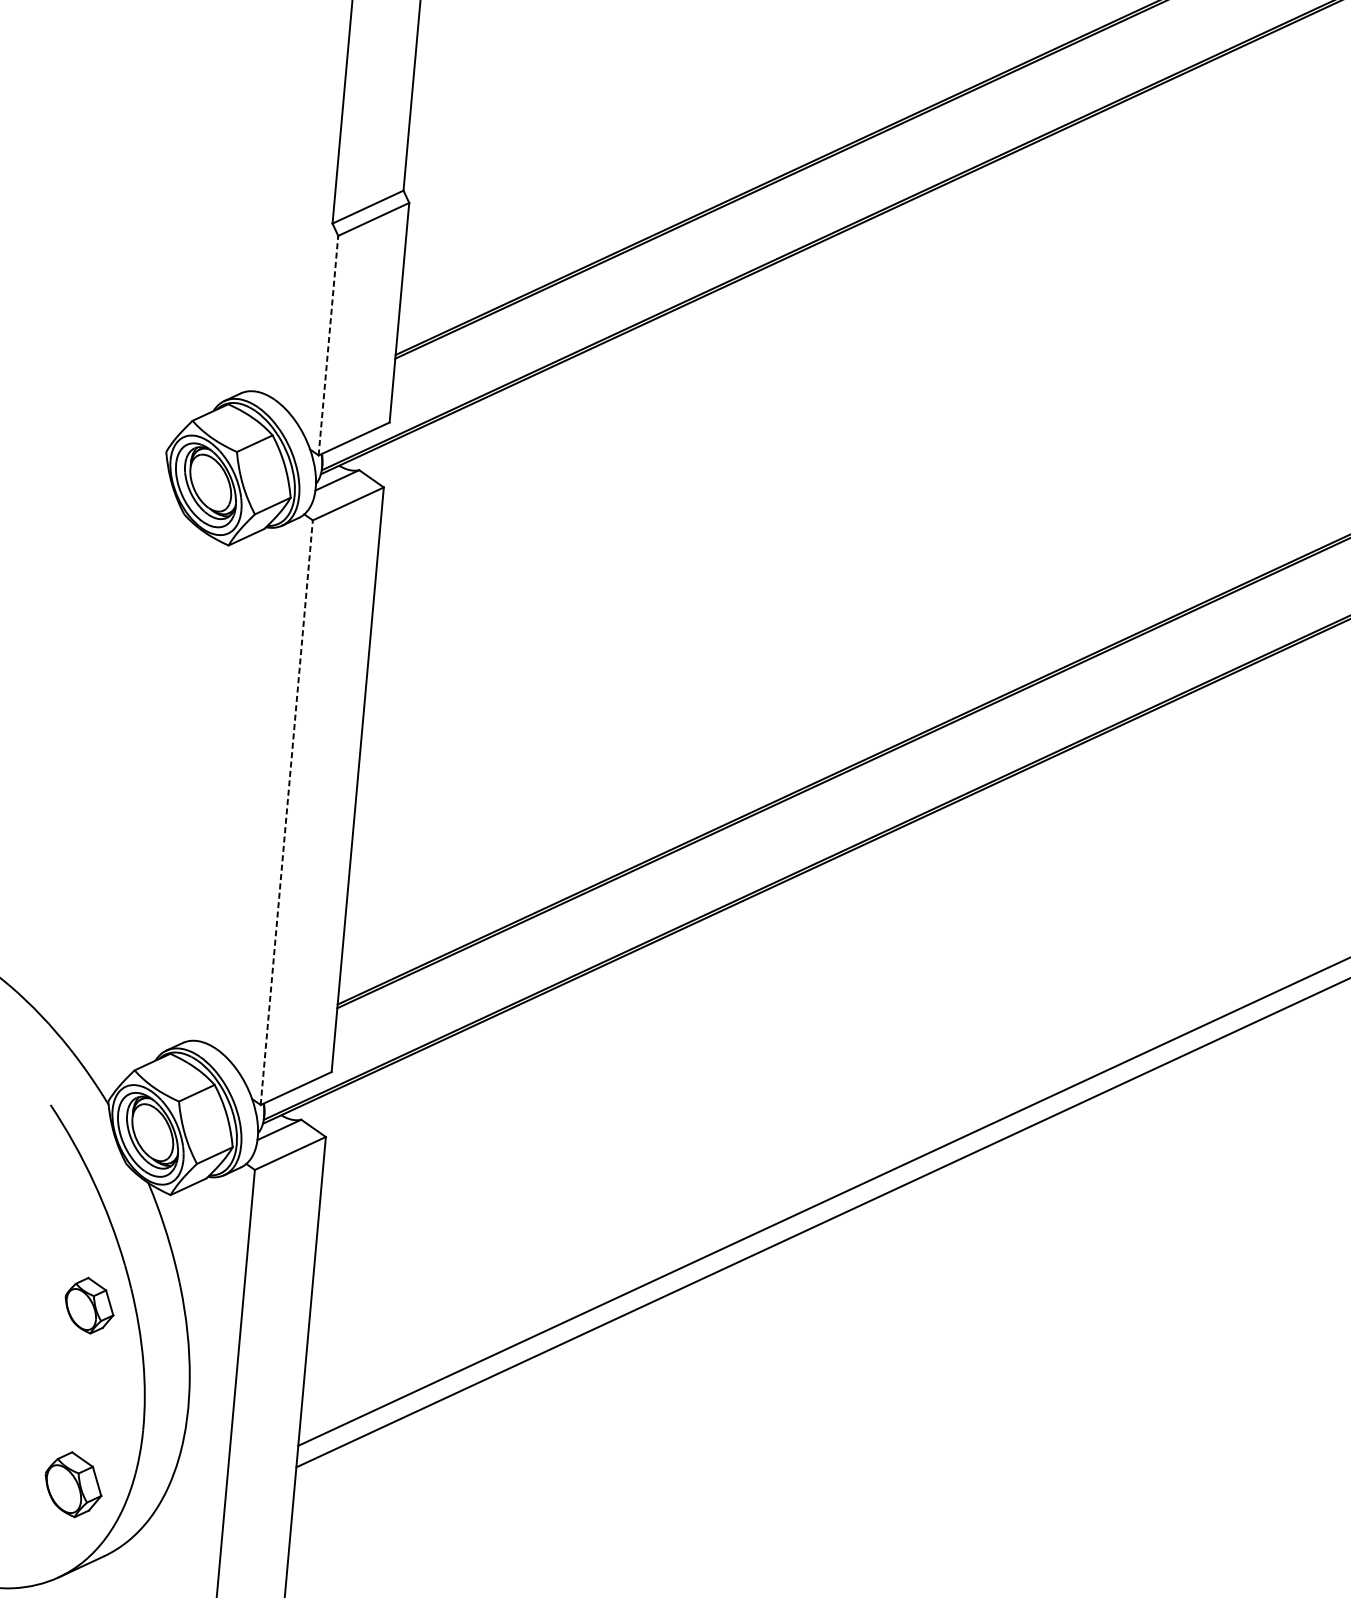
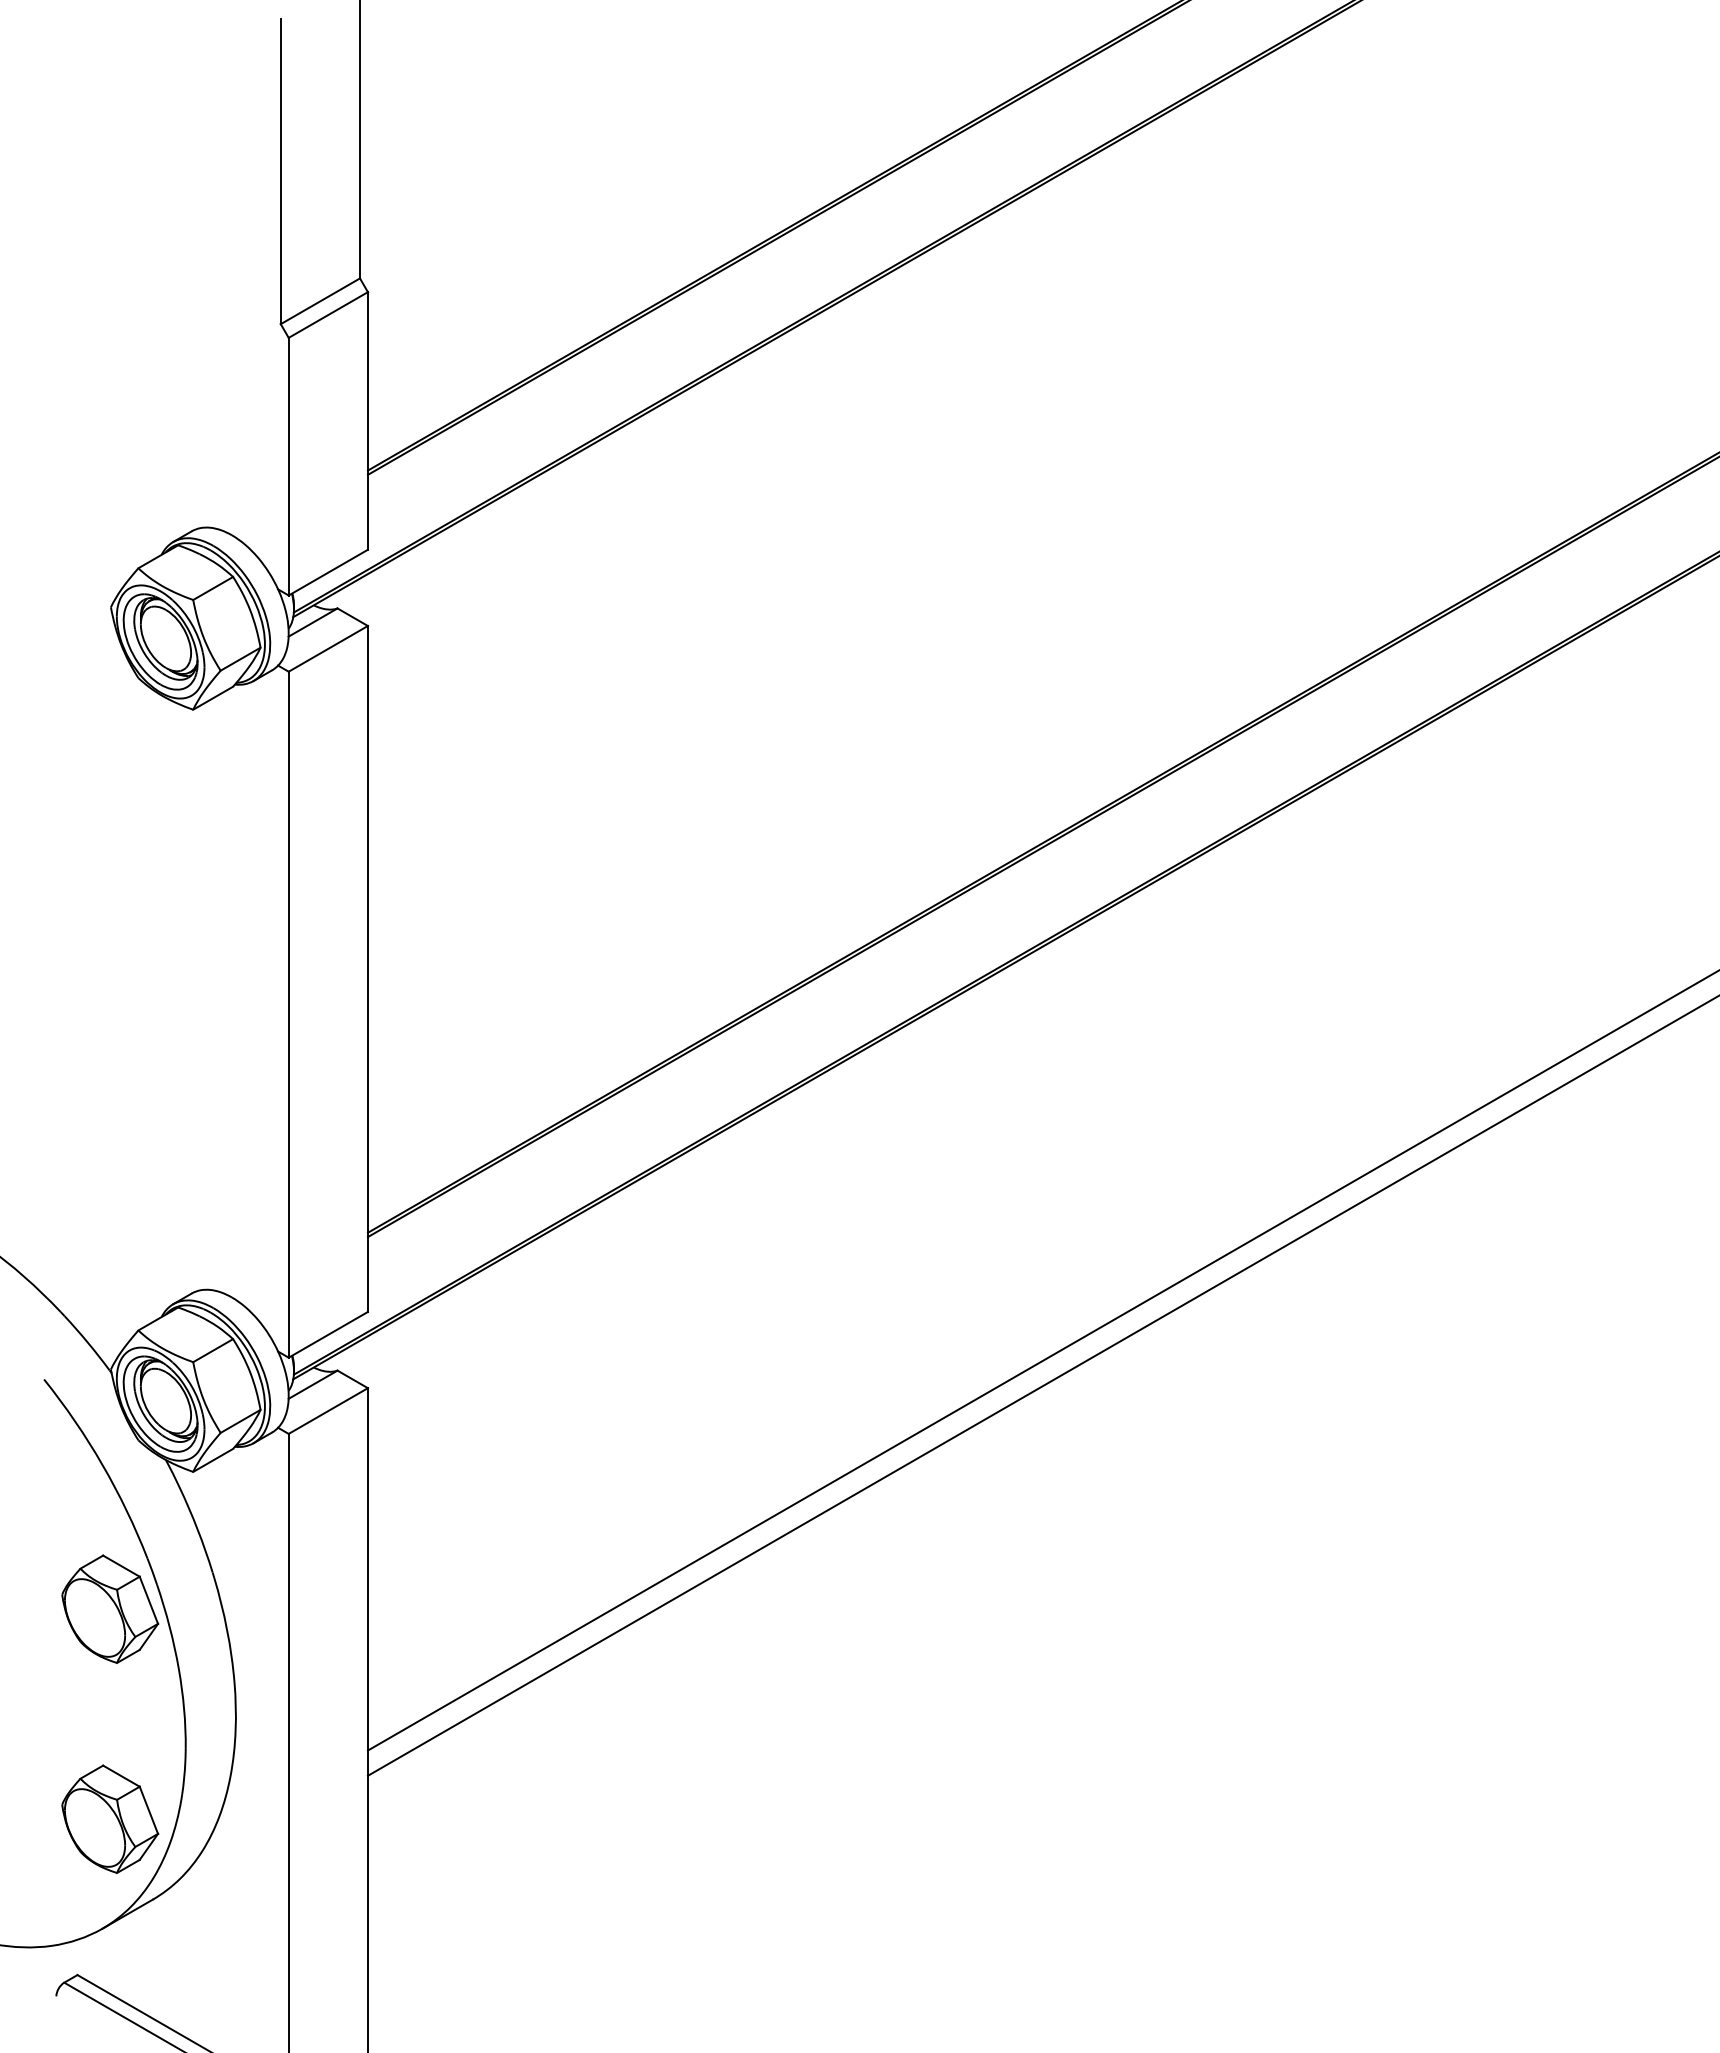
line: (328, 345) -> (288, 466), dashed -> solid
line: (286, 812) -> (288, 1014), dashed -> solid
part: (89, 1305) -> (110, 1608), size x1.67
part: (73, 1484) -> (110, 1818), size x1.43

